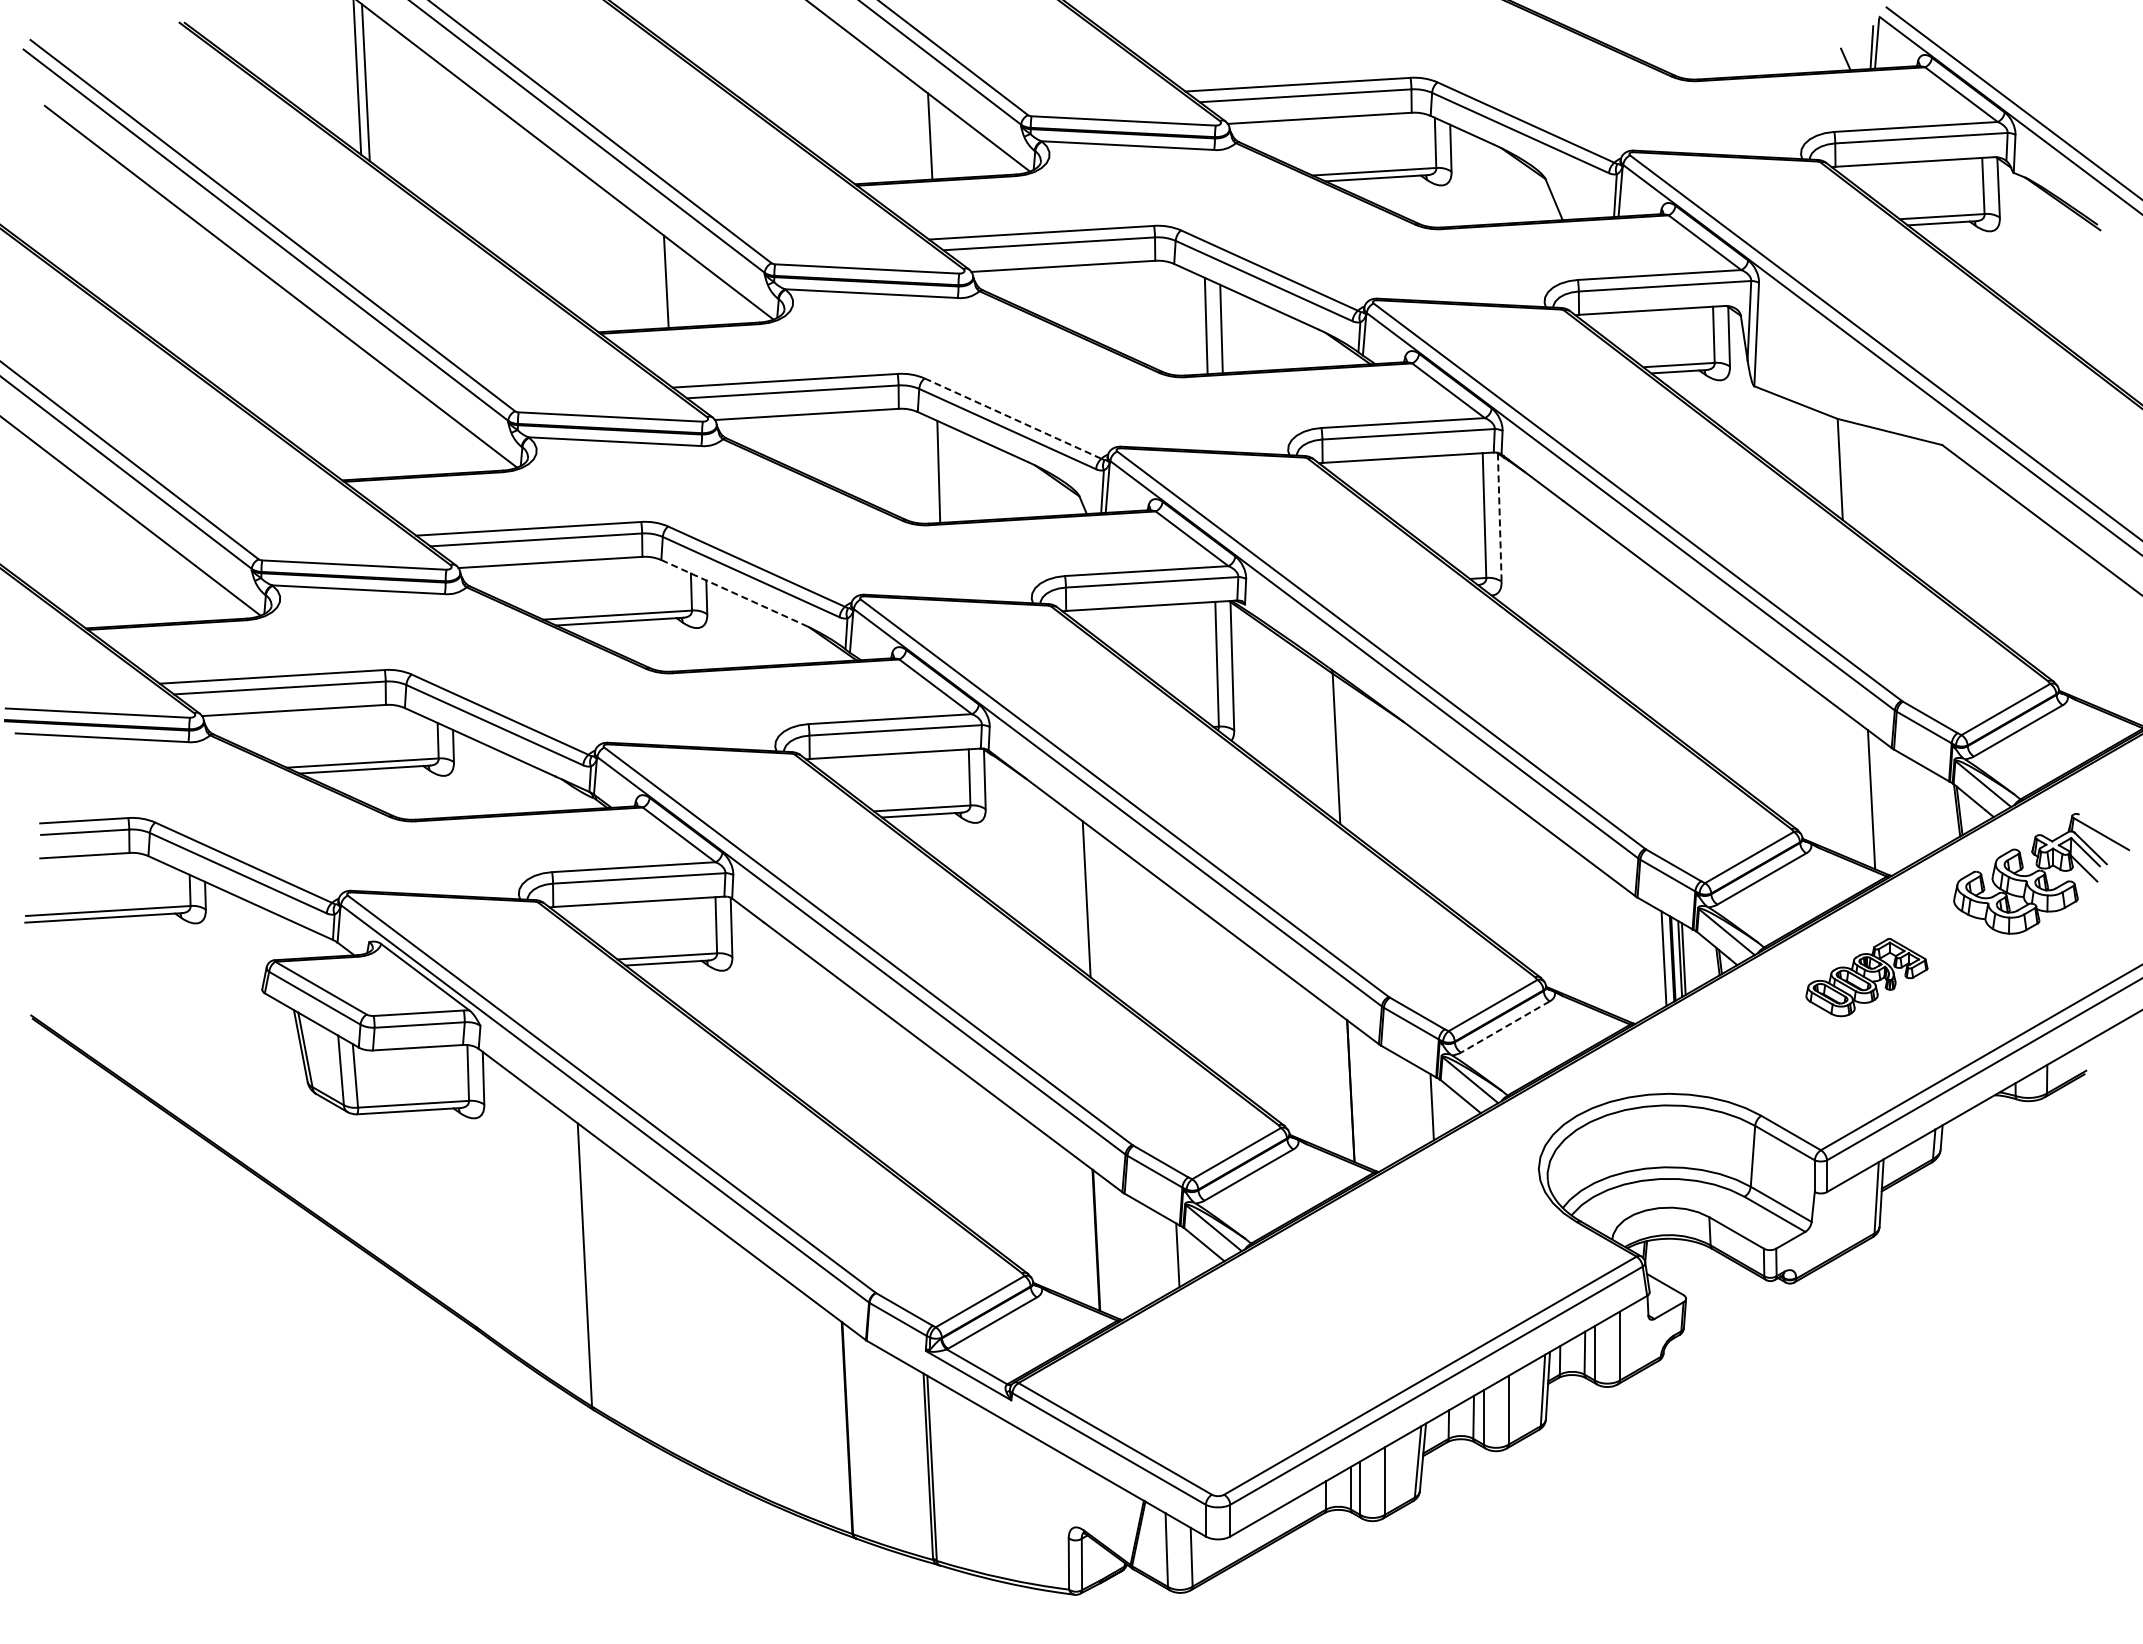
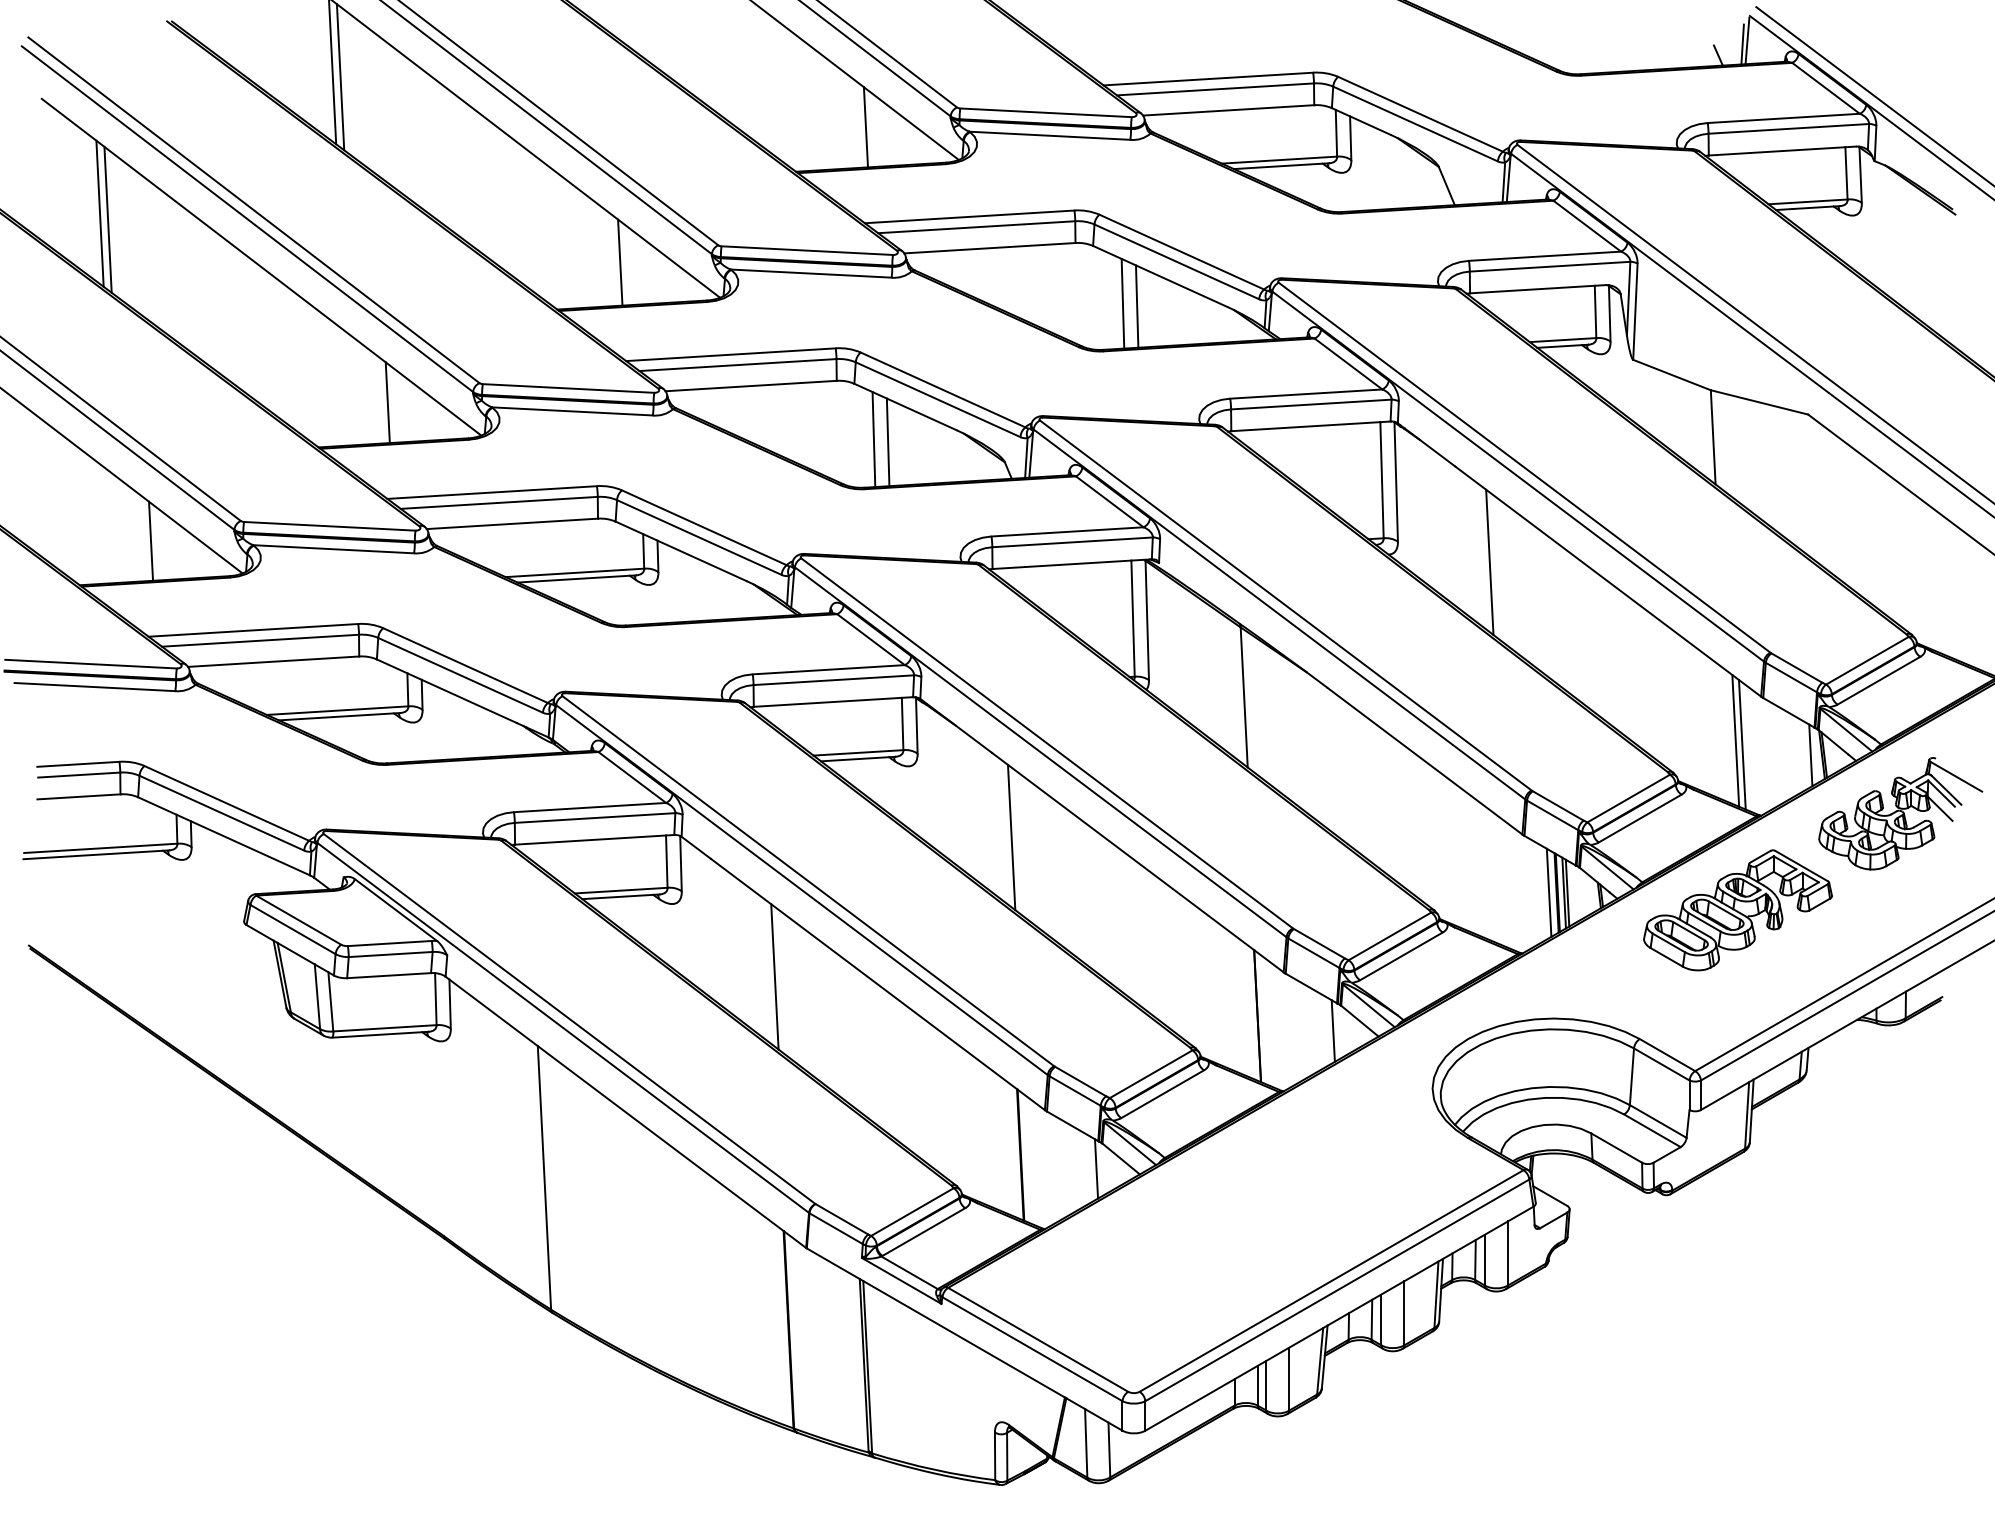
line: (107, 228) -> (100, 212), added
line: (116, 235) -> (108, 219), added
line: (1013, 418) -> (943, 389), dashed -> solid
line: (416, 431) -> (387, 401), added
line: (953, 474) -> (887, 441), added
line: (1499, 518) -> (1395, 482), dashed -> solid
line: (162, 580) -> (151, 540), added
line: (732, 592) -> (681, 551), dashed -> solid
line: (1600, 603) -> (1489, 562), added
line: (1864, 795) -> (1735, 740), added
line: (1944, 811) -> (1810, 755), added
part: (1866, 977) -> (1737, 910), size x1.67
line: (1504, 1027) -> (1400, 956), dashed -> solid
line: (832, 1049) -> (774, 977), added

